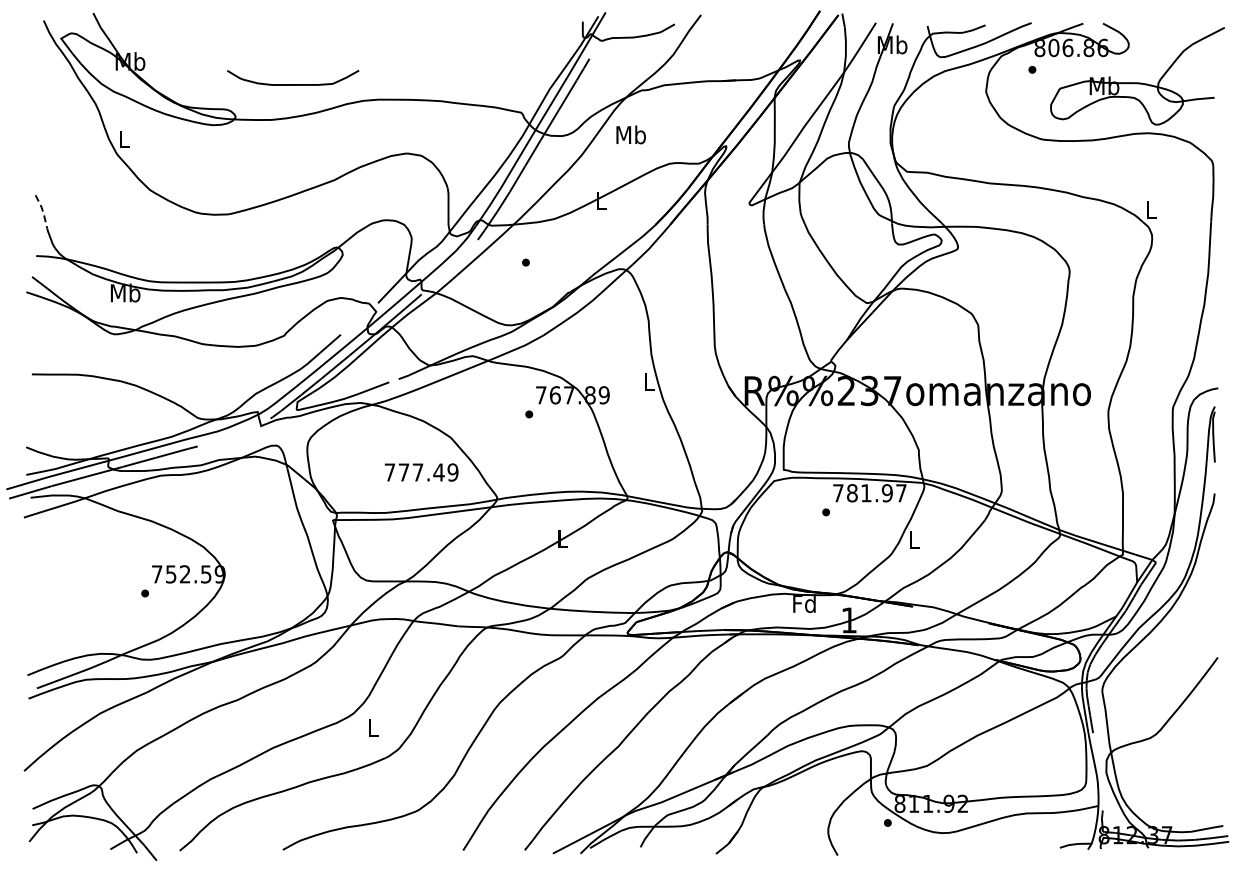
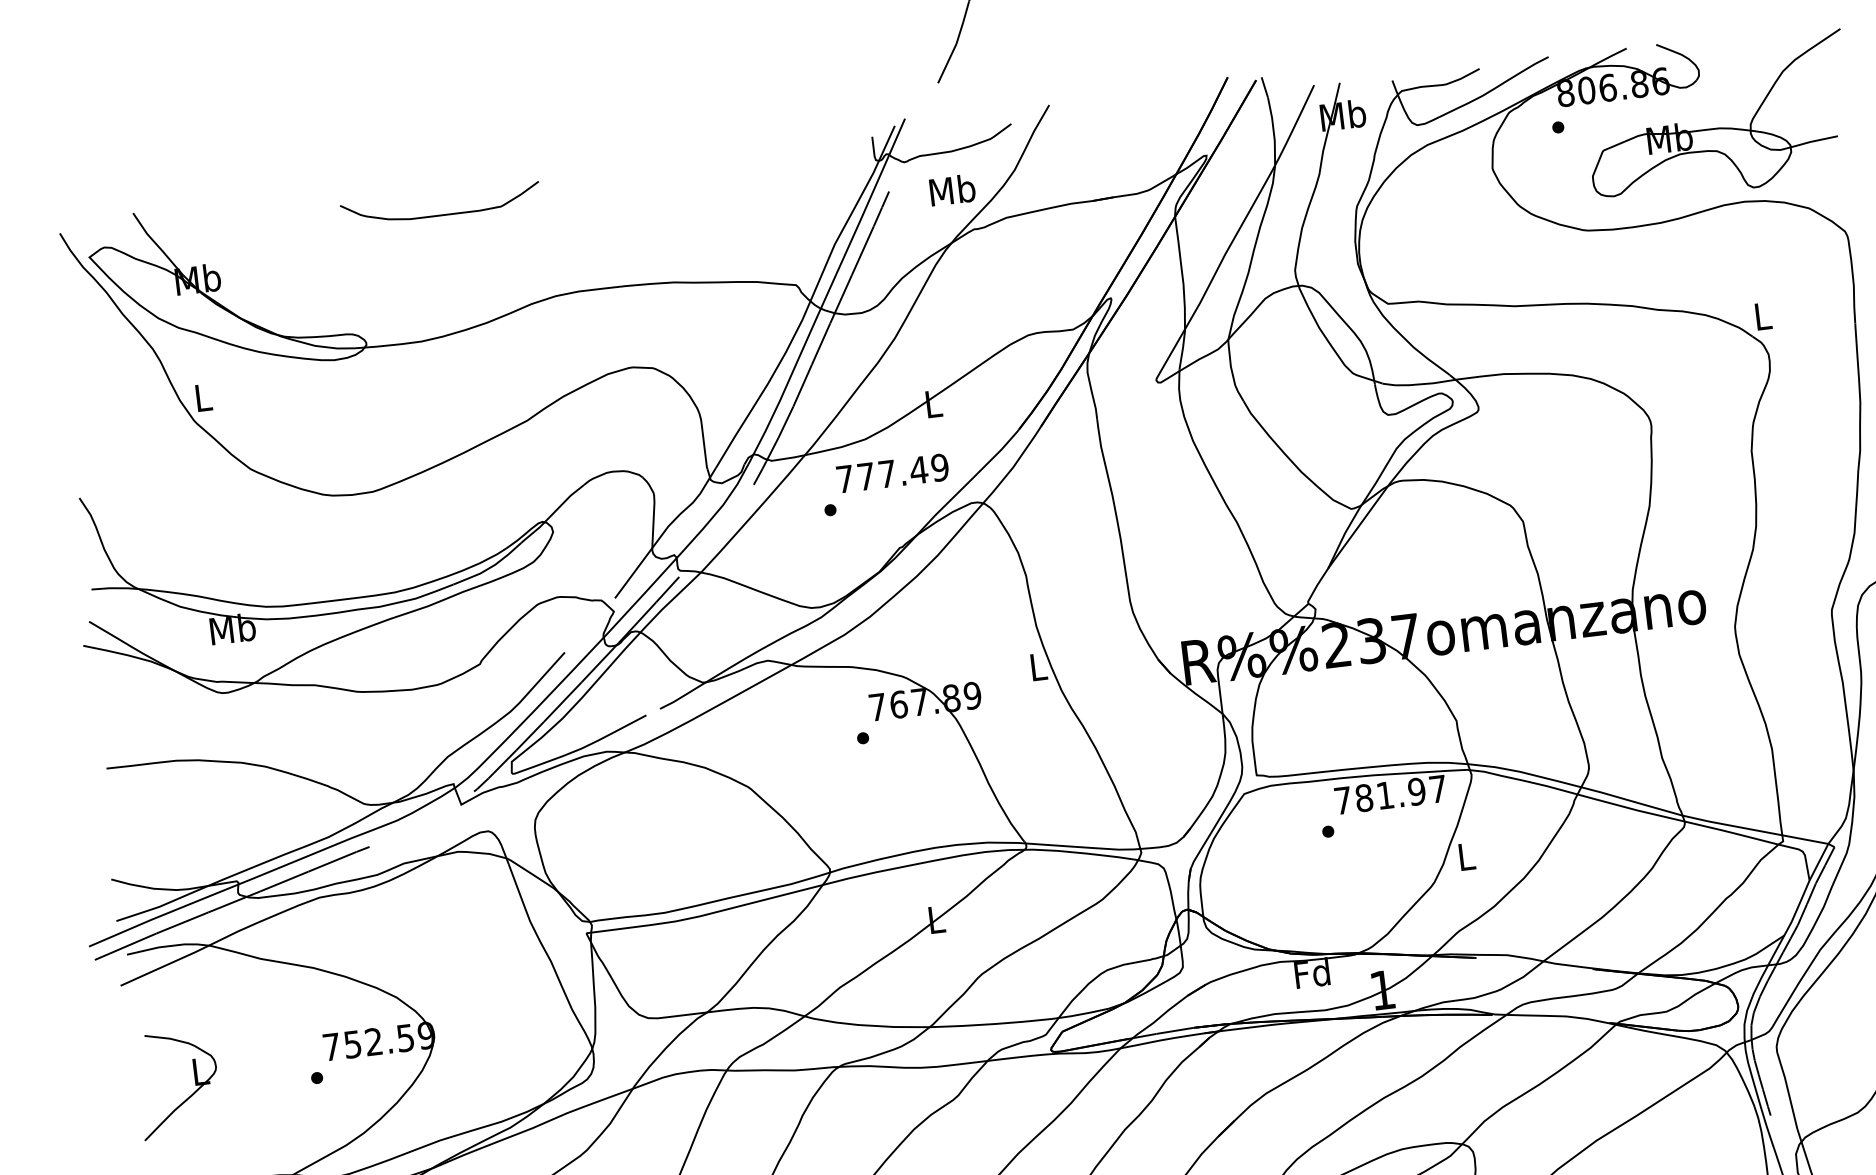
curve: (293, 84) -> (442, 214), moved
text: (630, 134) -> (951, 189), moved
line: (42, 211) -> (92, 521), dashed -> solid
text: (421, 472) -> (892, 473), moved
part: (60, 594) -> (189, 1094), added

